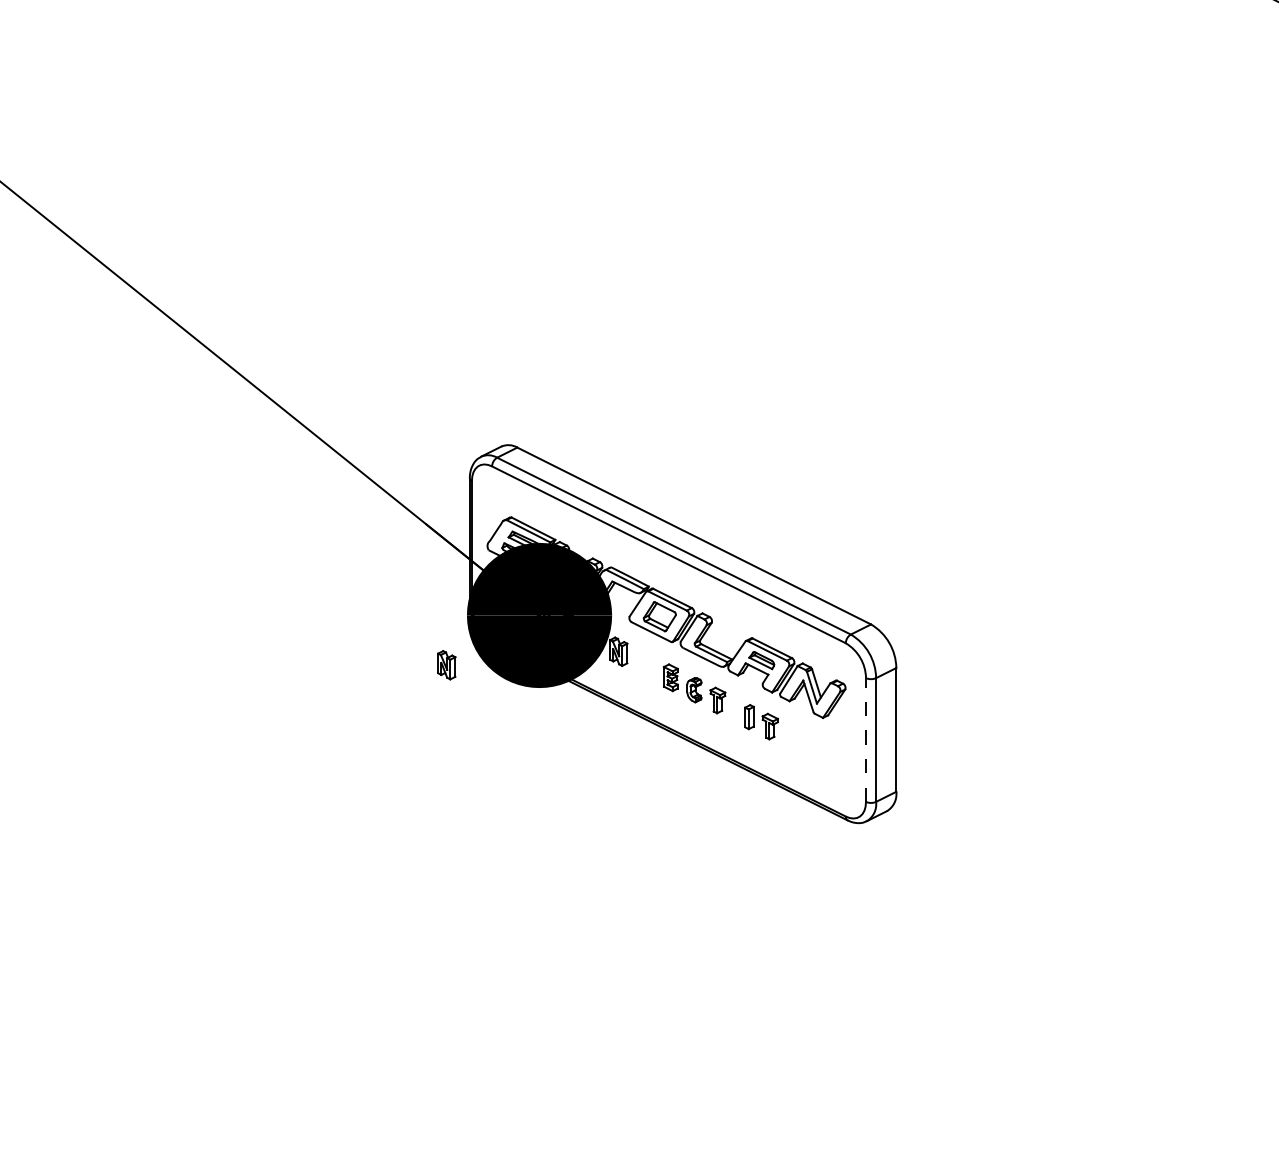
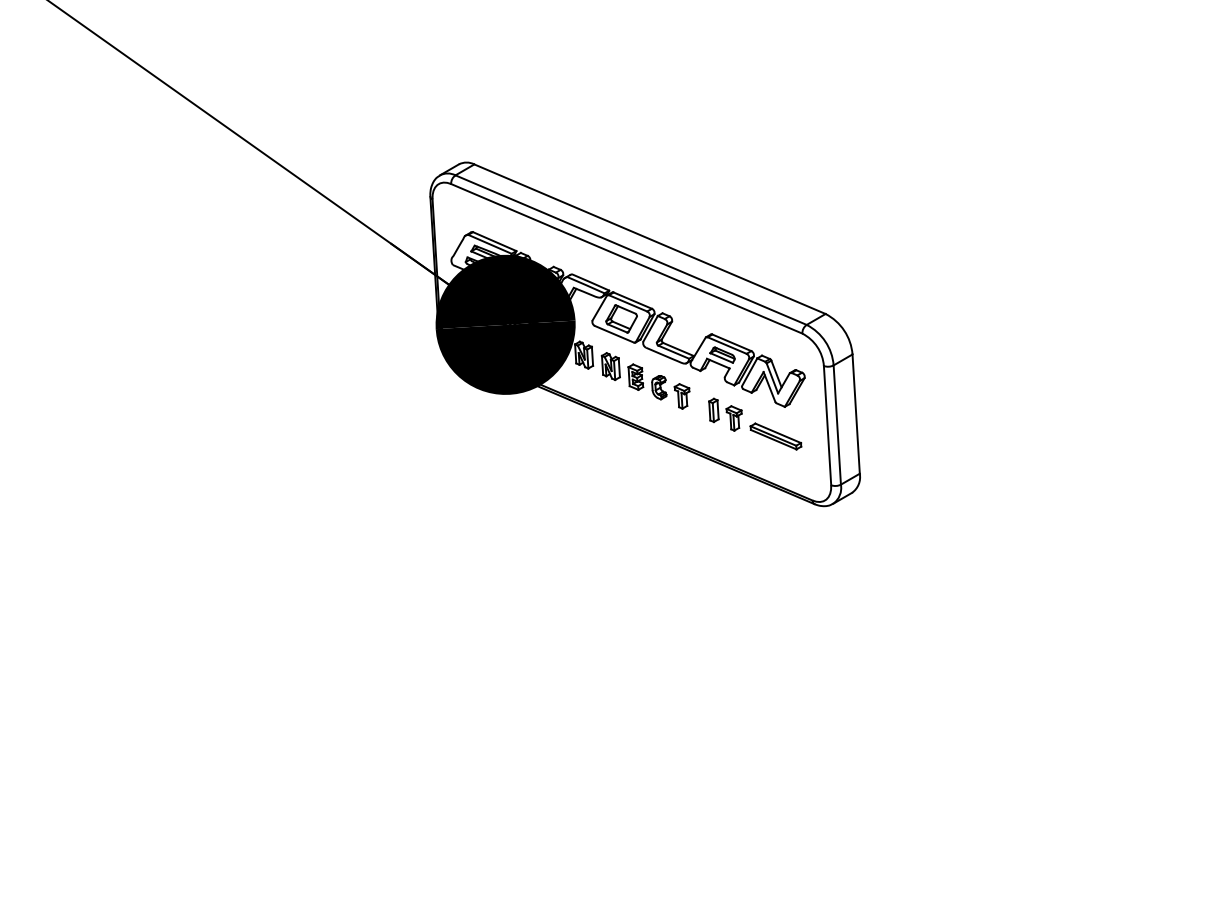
part: (446, 665) -> (610, 366), moved
line: (866, 740) -> (828, 426), dashed -> solid
part: (811, 747) -> (775, 436), added

